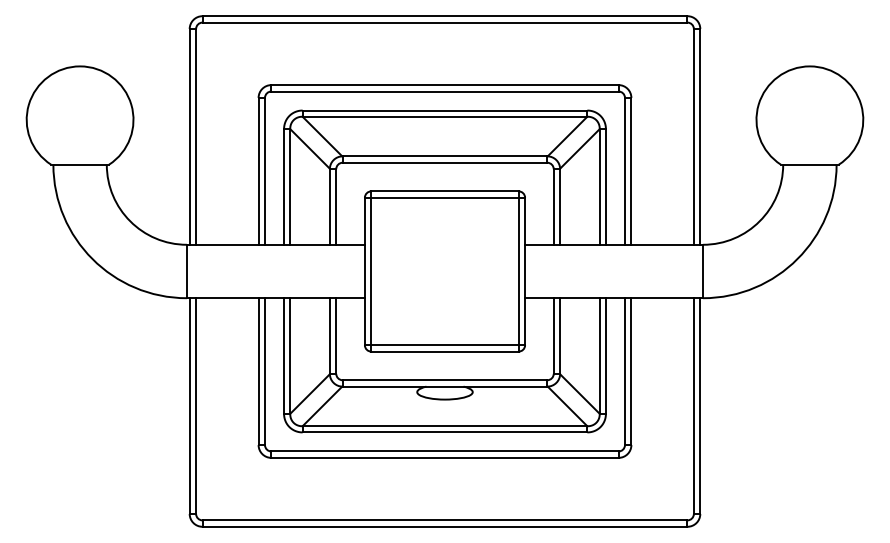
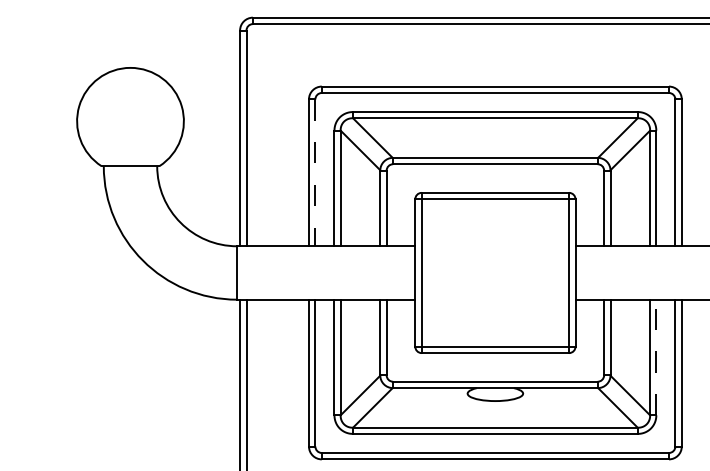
line: (265, 171) -> (315, 172), solid -> dashed
line: (605, 356) -> (655, 357), solid -> dashed

